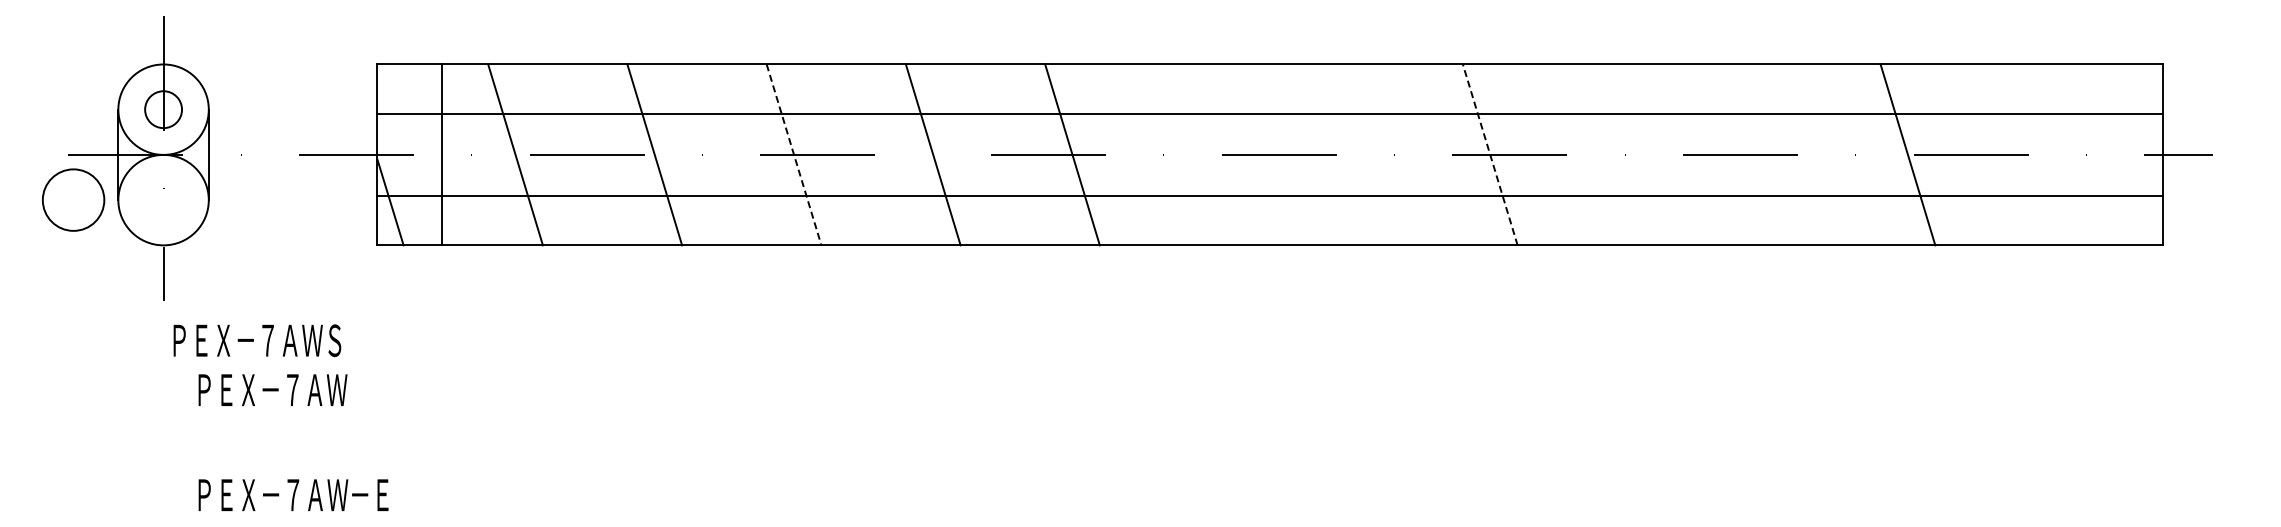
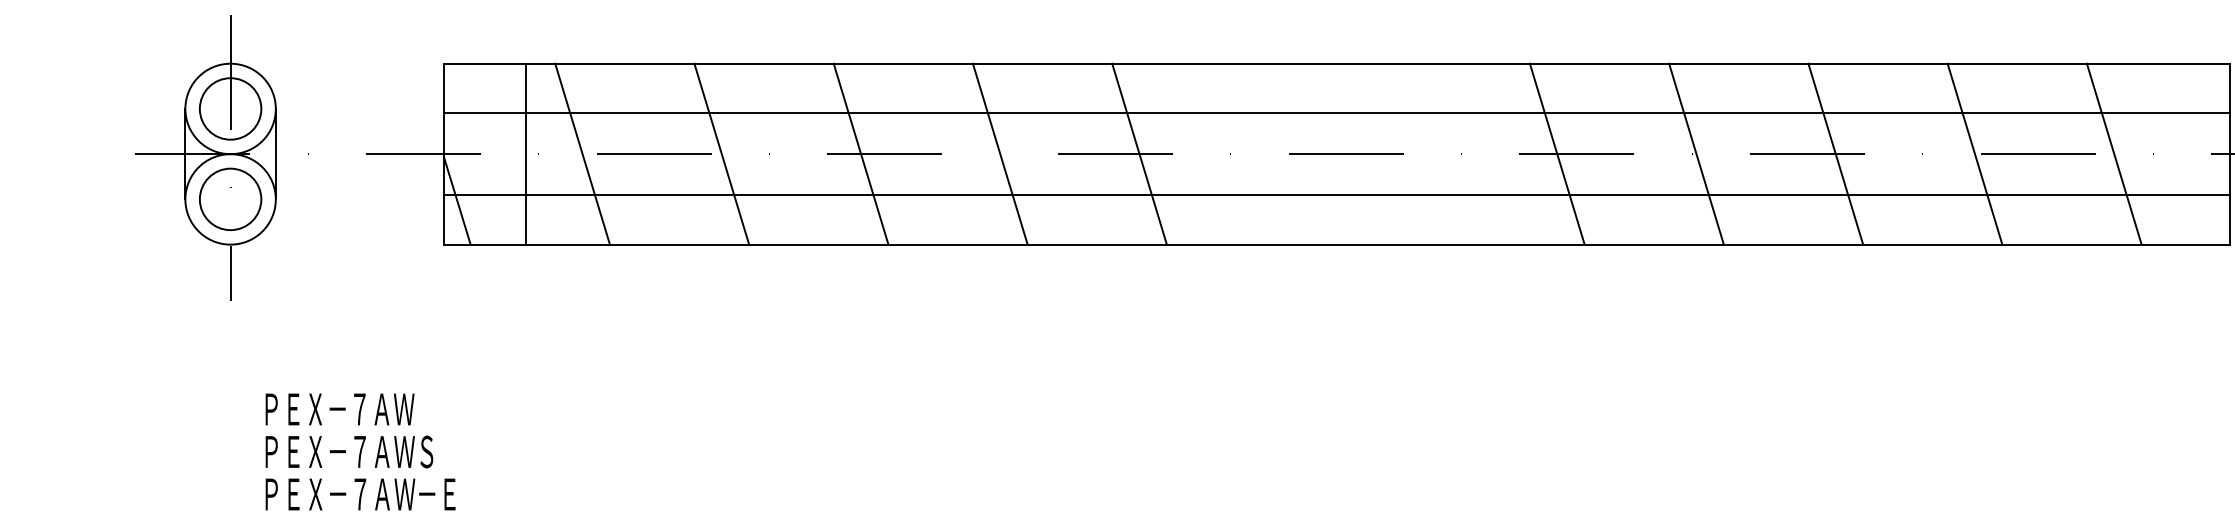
circle: (163, 109) -> (230, 108), size x1.67
line: (441, 154) -> (525, 153), moved
line: (1490, 154) -> (1557, 153), dashed -> solid
line: (1629, 154) -> (1696, 153), added
line: (1768, 154) -> (1835, 153), added
line: (2046, 154) -> (2113, 153), added
line: (794, 155) -> (861, 154), dashed -> solid
circle: (73, 199) -> (230, 198), moved
text: (257, 340) -> (349, 451), moved
text: (272, 389) -> (339, 408), moved

